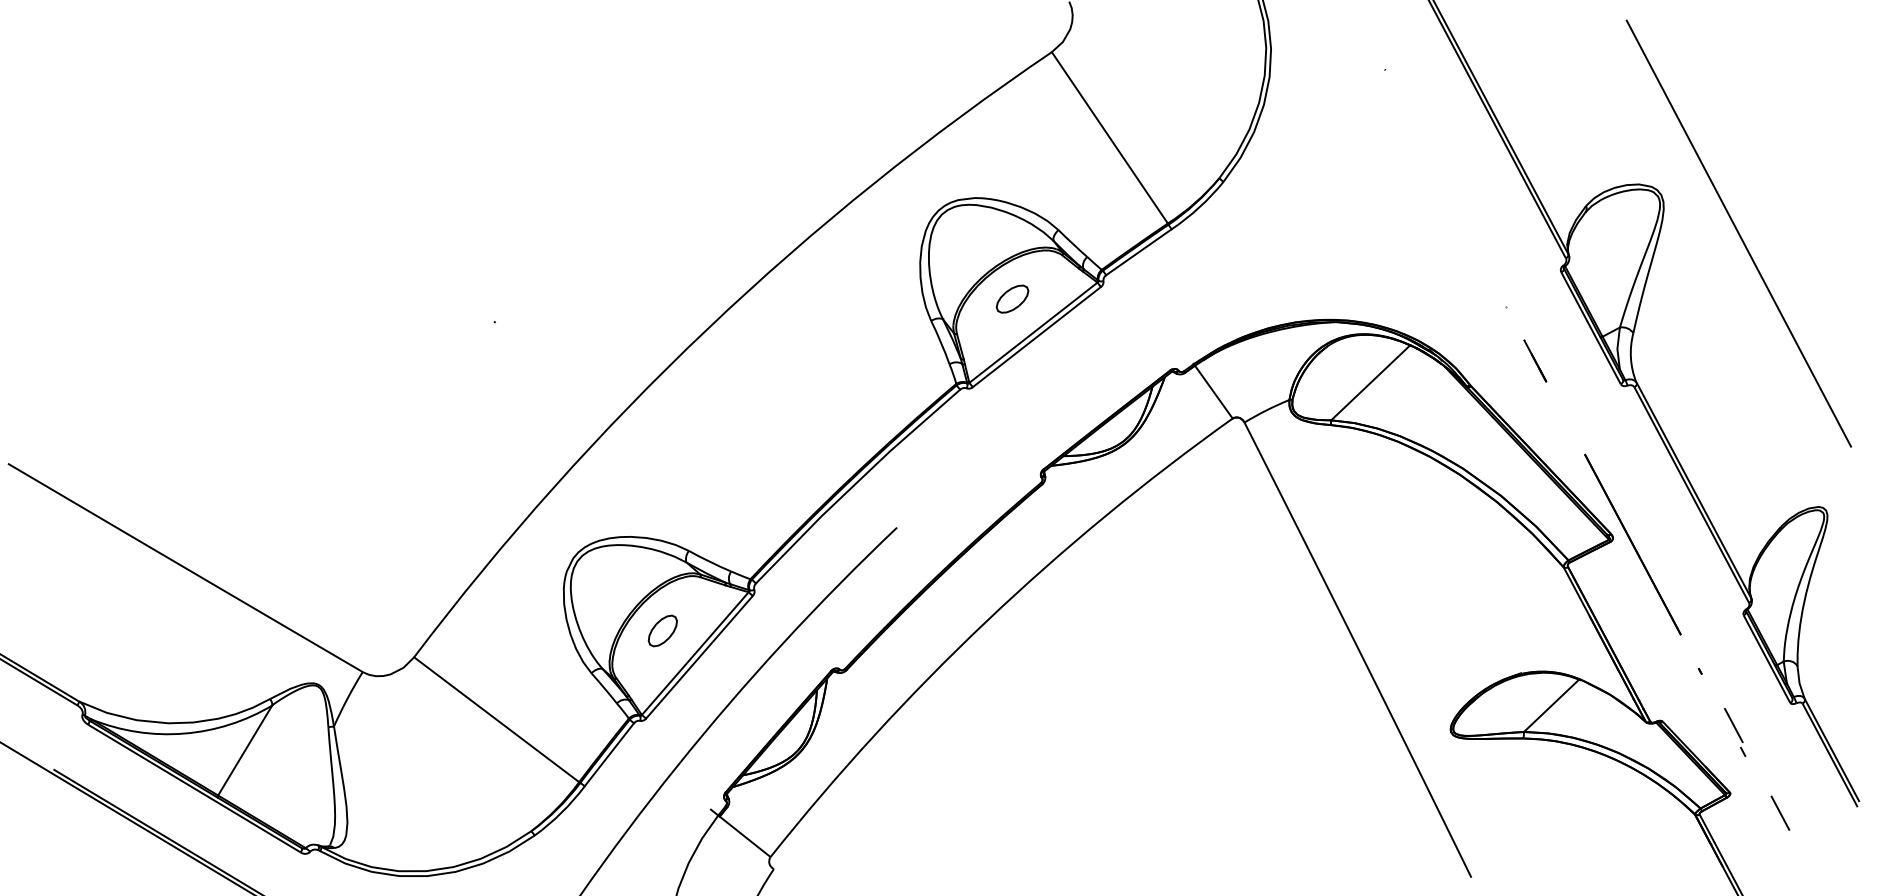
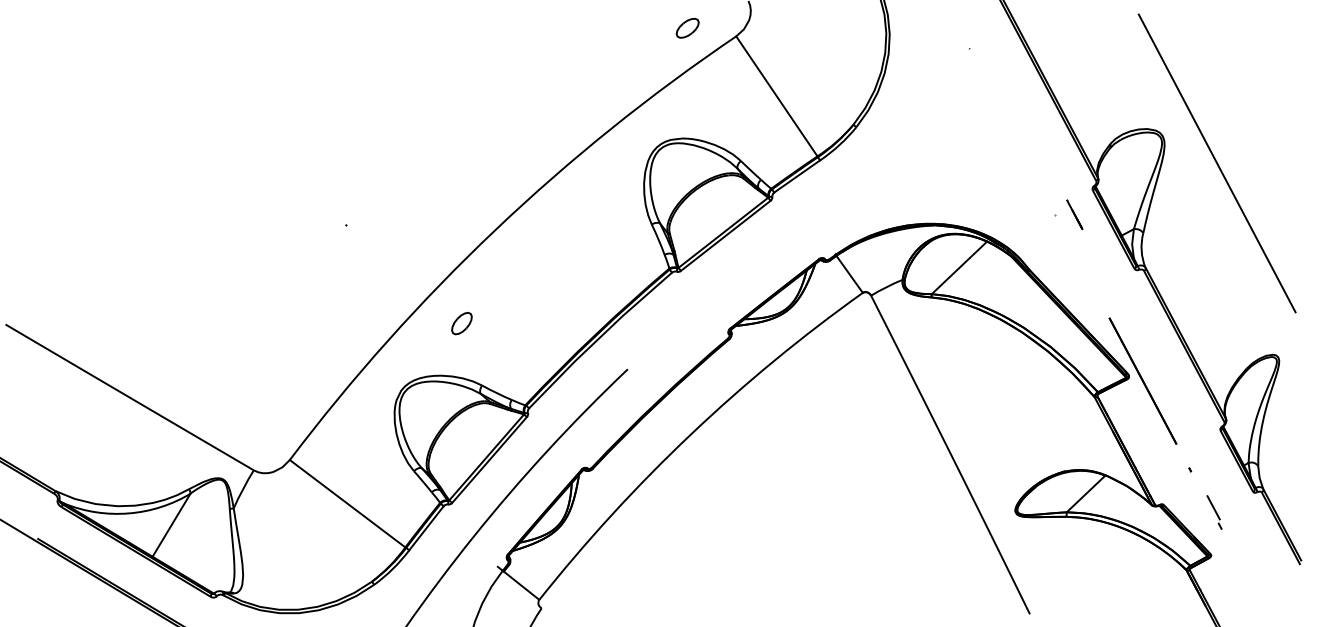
part: (1012, 299) -> (687, 28), moved
line: (1535, 360) -> (1074, 214), moved
part: (662, 630) -> (461, 323), moved
line: (1780, 812) -> (1246, 568), removed

